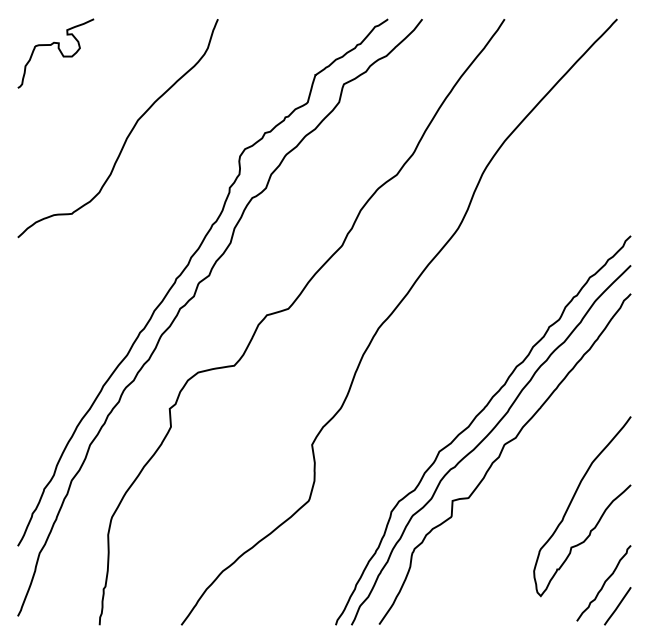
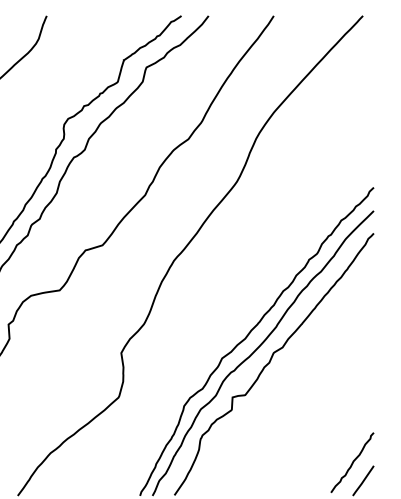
curve: (572, 501) -> (327, 397), removed

